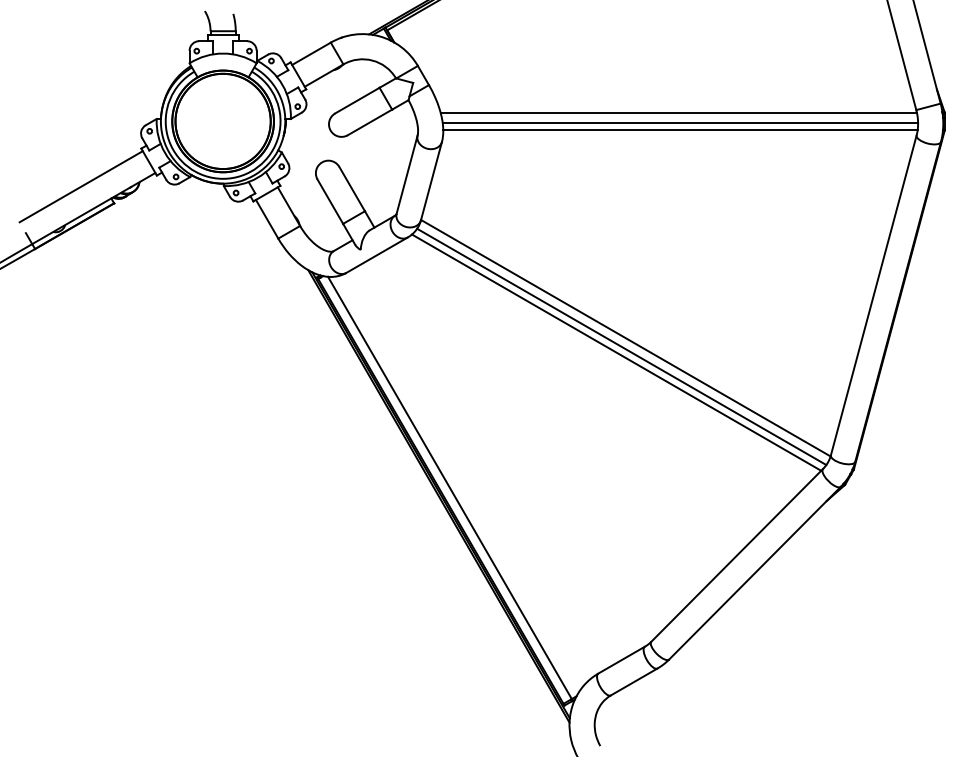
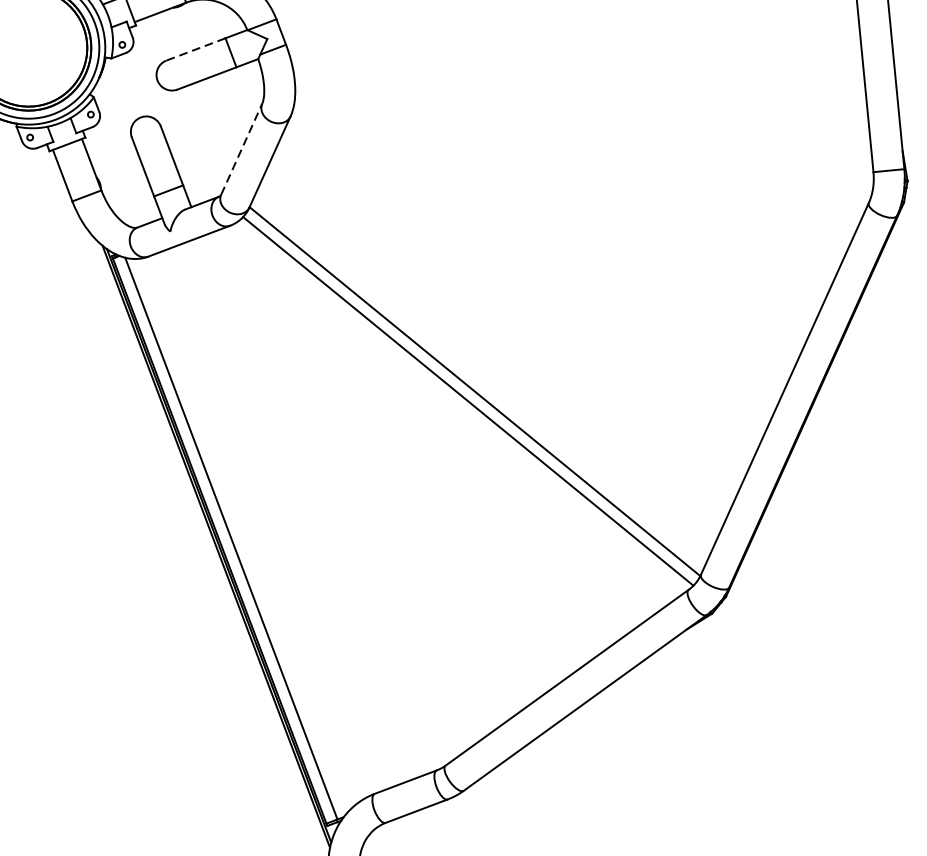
line: (357, 100) -> (196, 49), solid -> dashed
line: (678, 113) -> (583, 128), removed
line: (680, 122) -> (584, 140), removed
line: (680, 130) -> (582, 150), removed
line: (407, 174) -> (242, 149), solid -> dashed
line: (616, 352) -> (460, 407), removed

